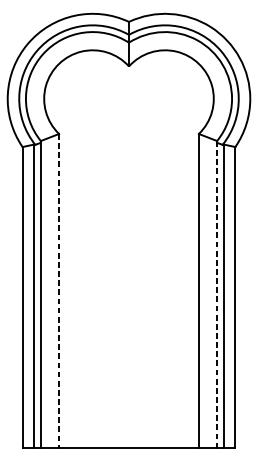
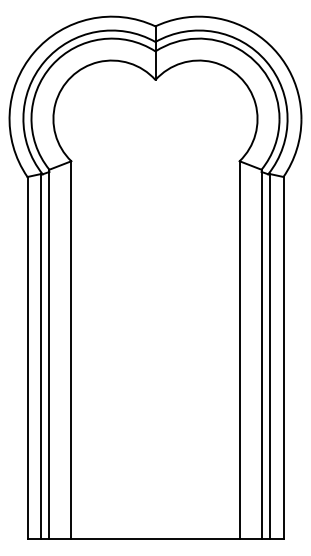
line: (59, 291) -> (71, 350), dashed -> solid
line: (217, 294) -> (261, 354), dashed -> solid

